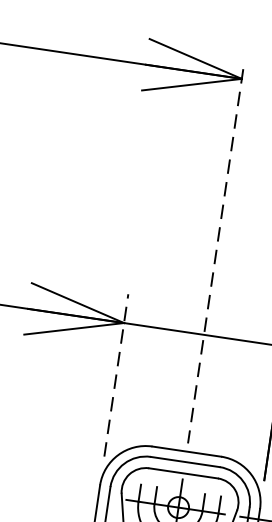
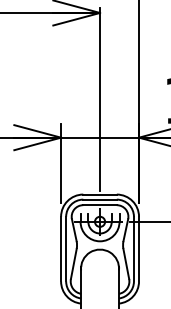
line: (216, 256) -> (100, 99), dashed -> solid
line: (117, 376) -> (61, 163), dashed -> solid

